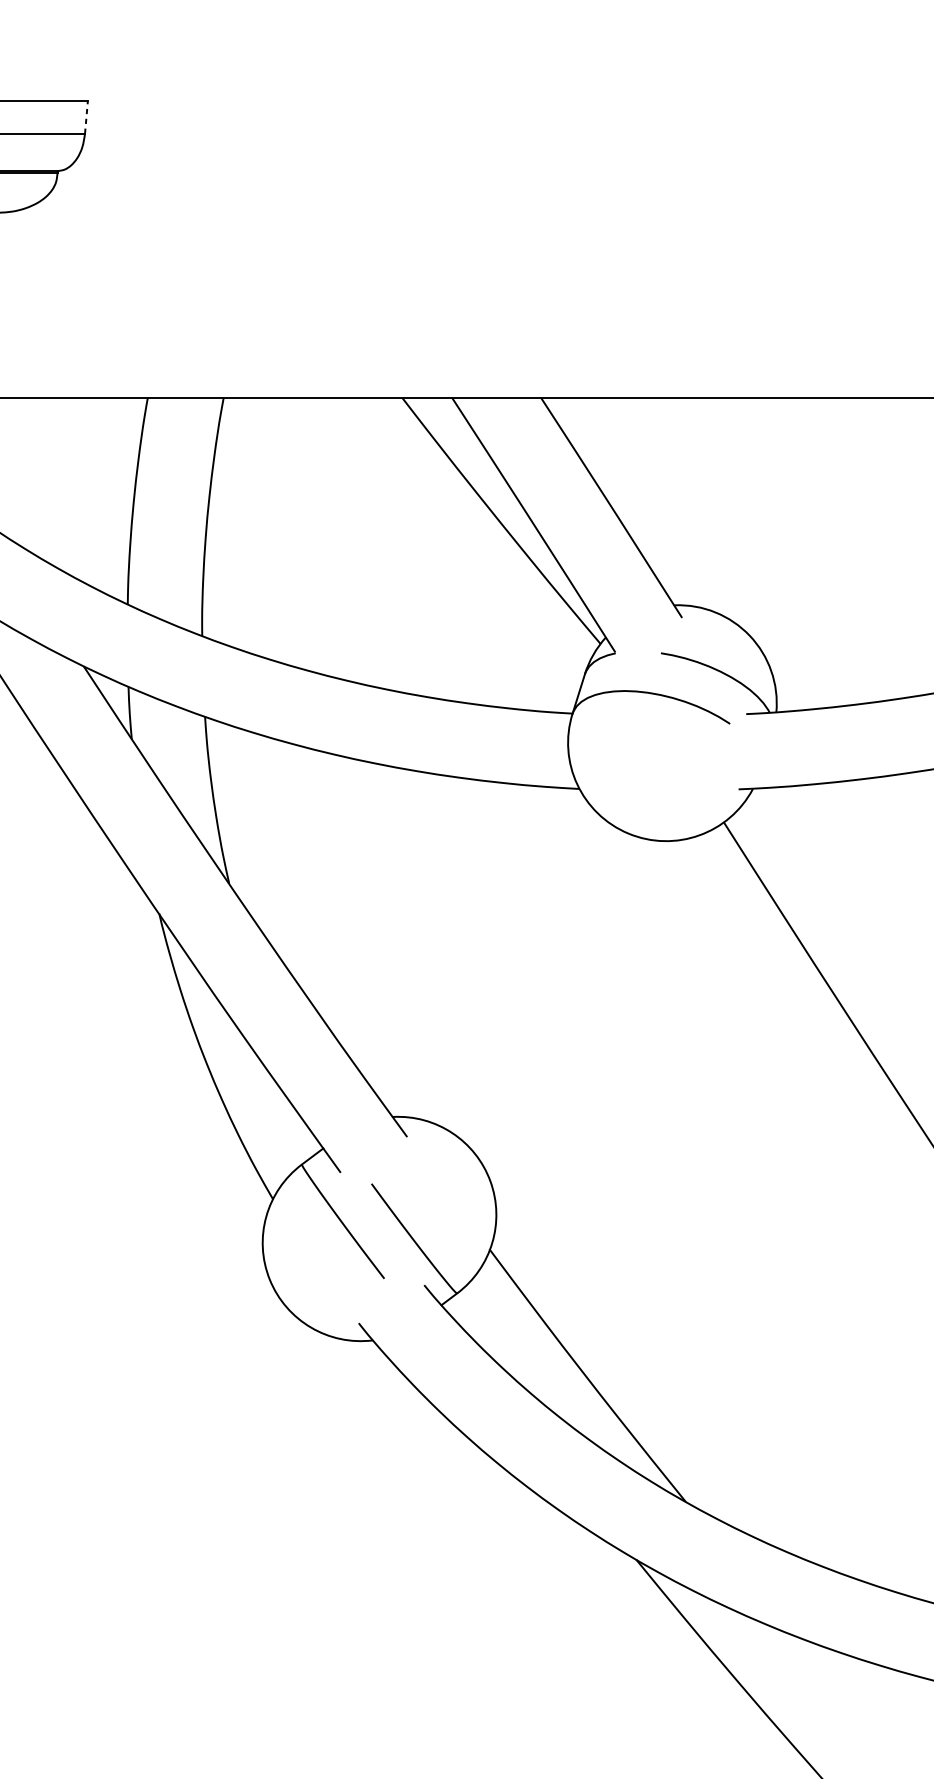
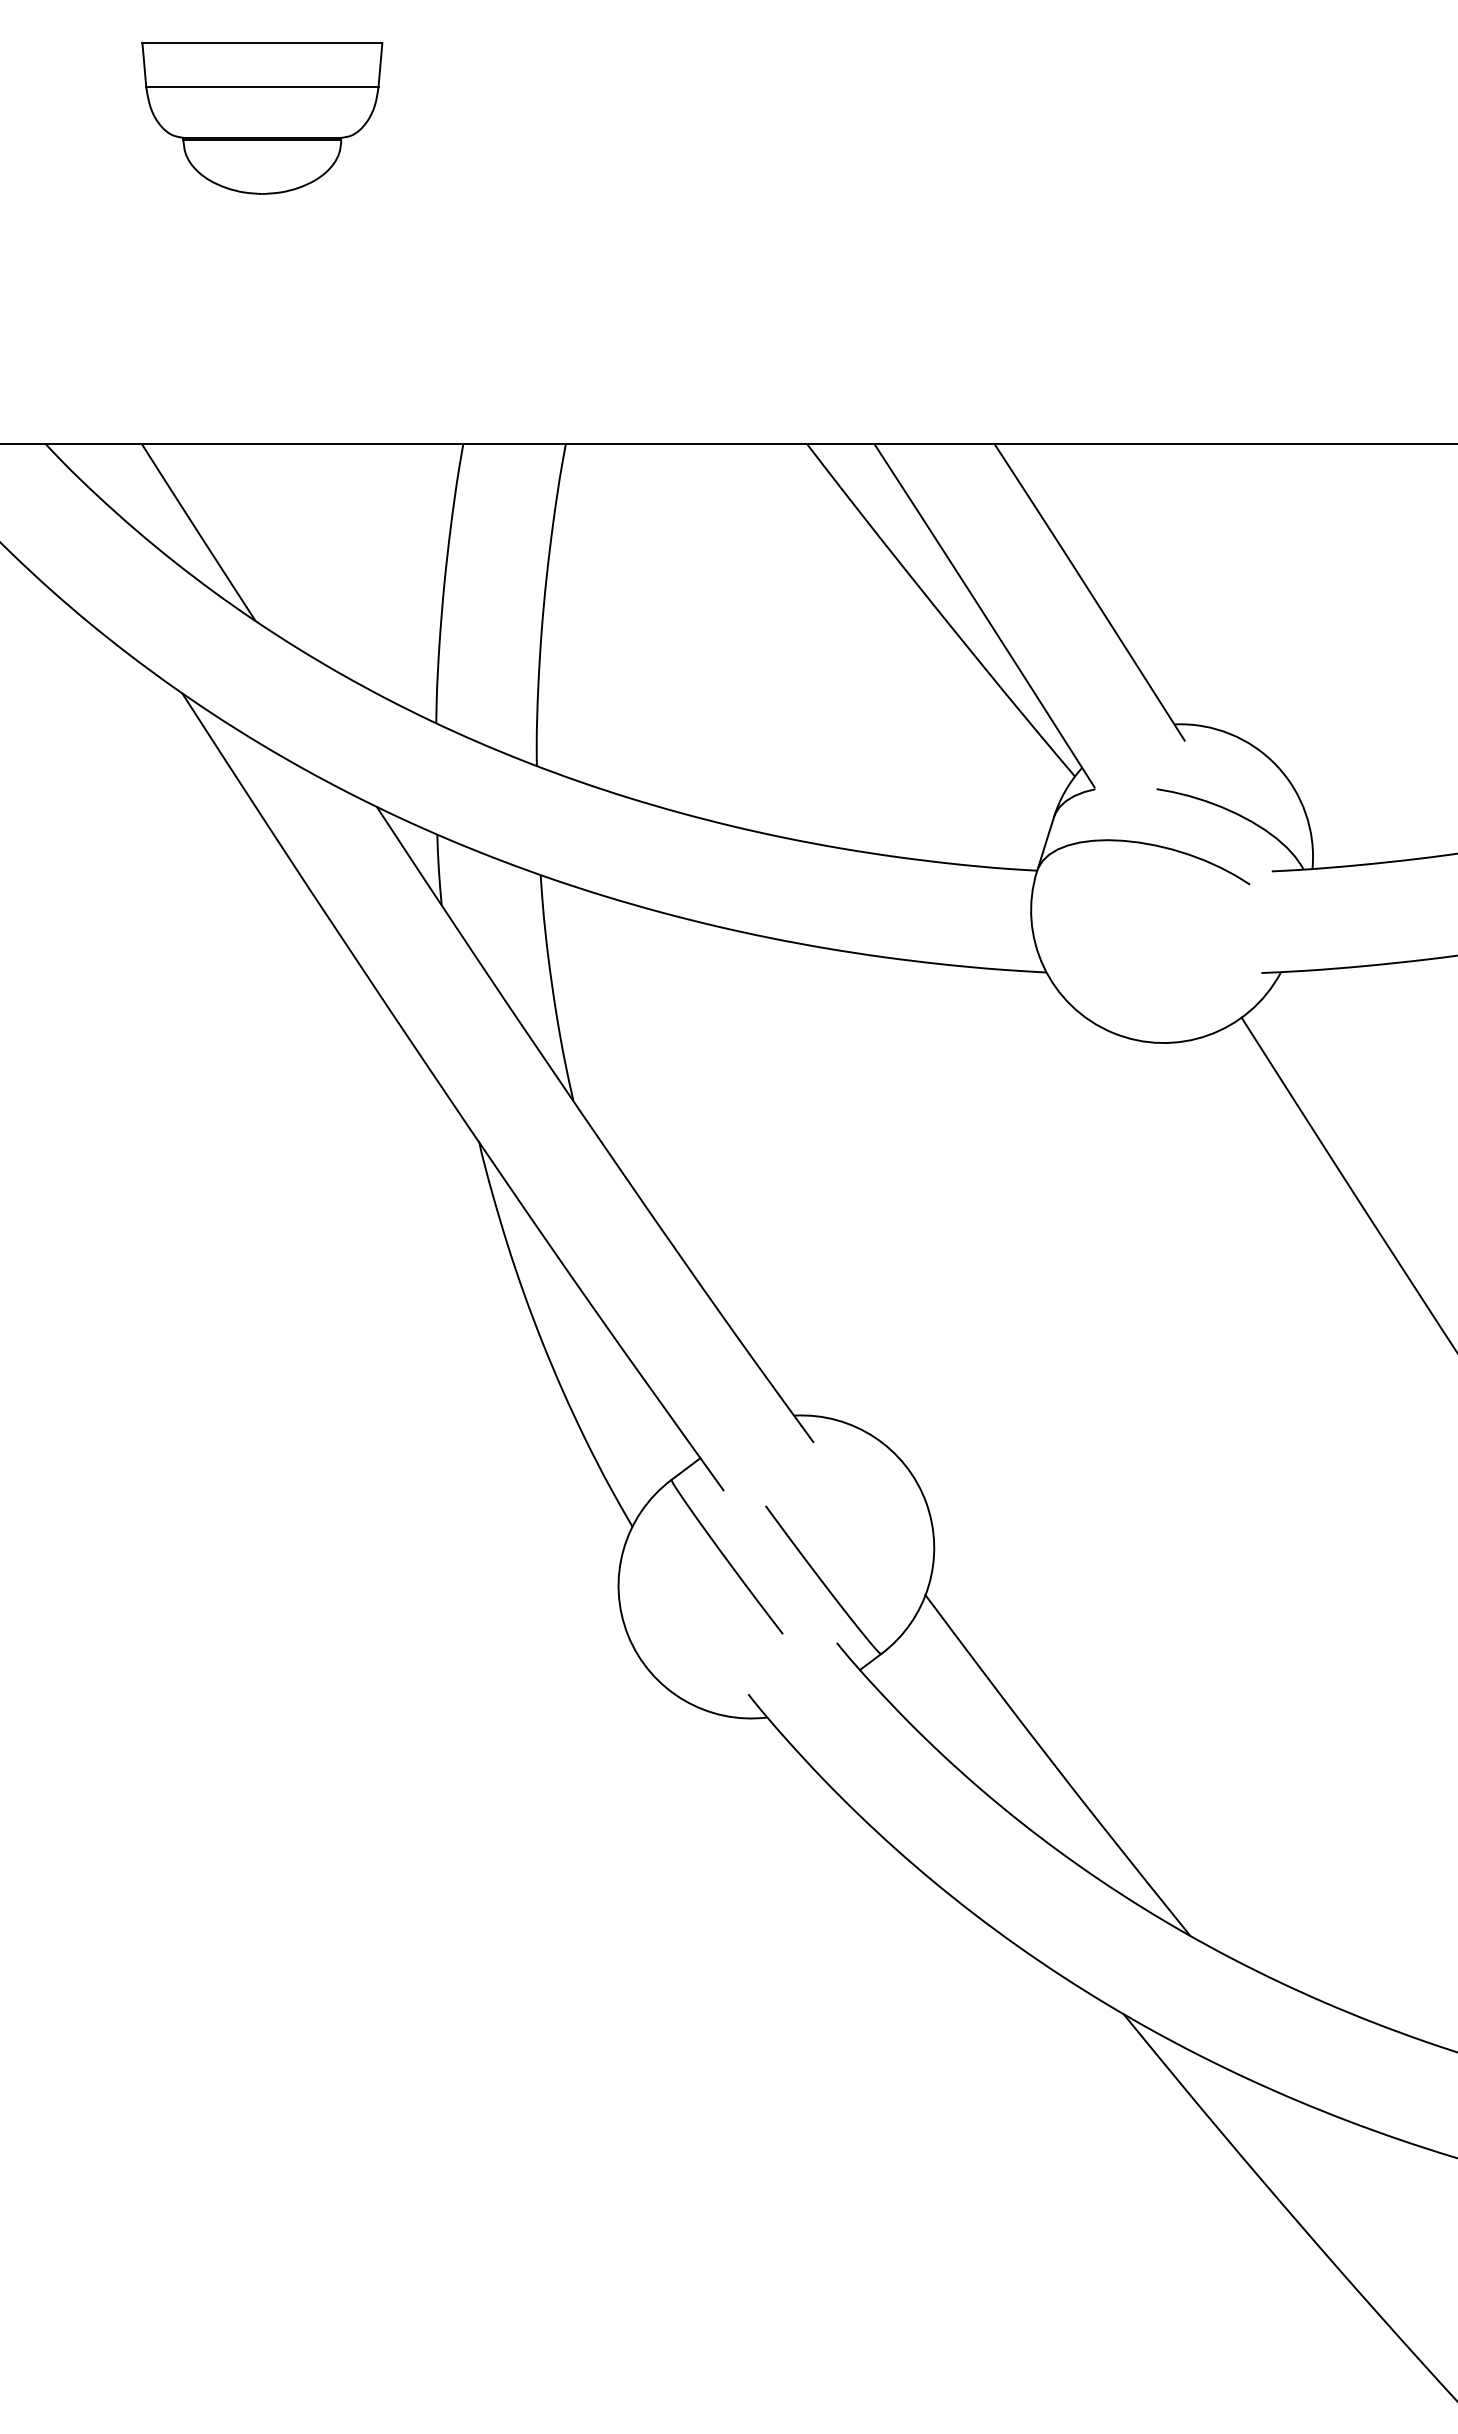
line: (86, 116) -> (380, 64), dashed -> solid

